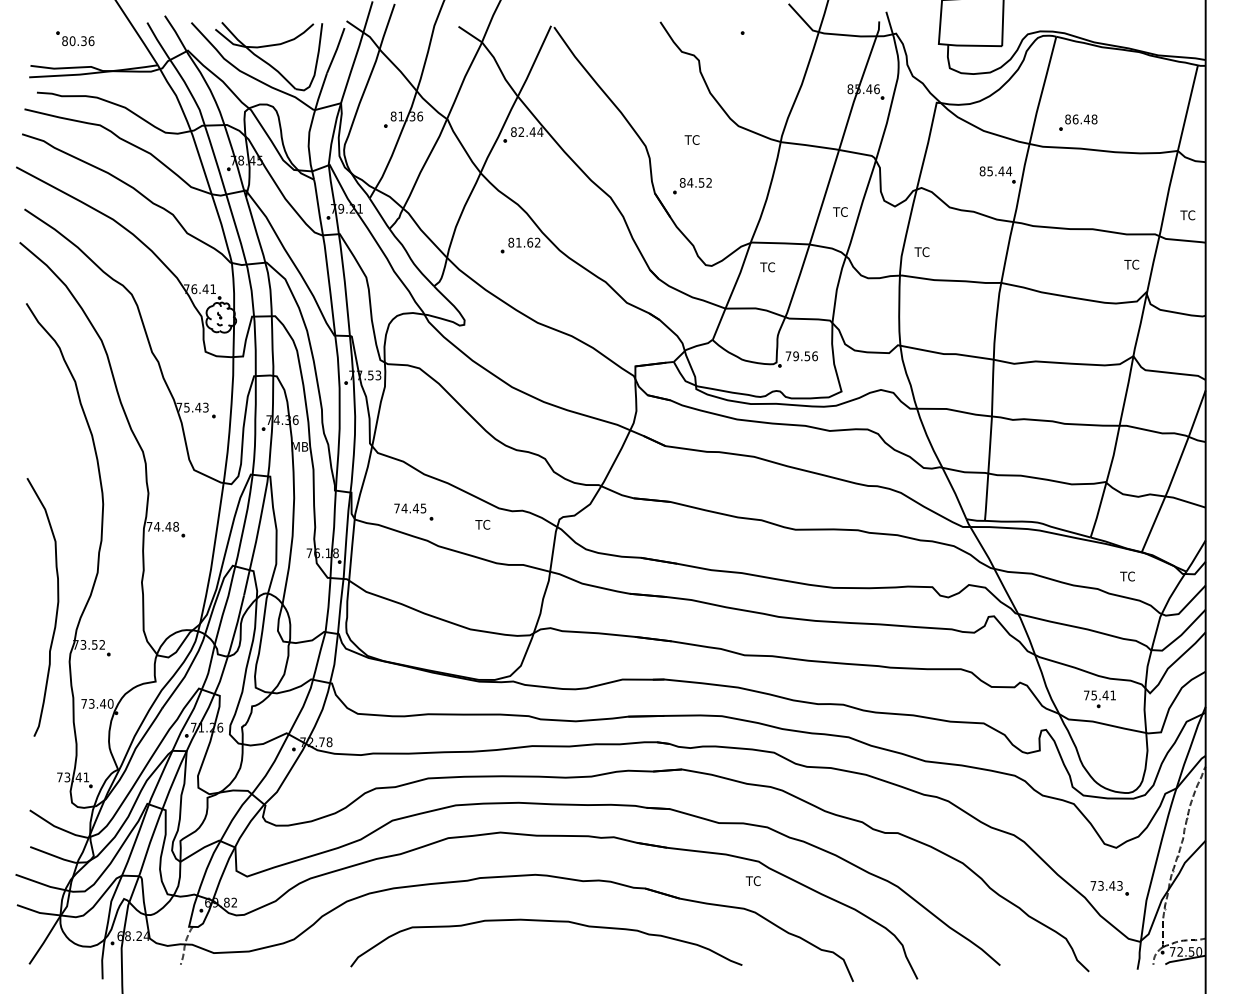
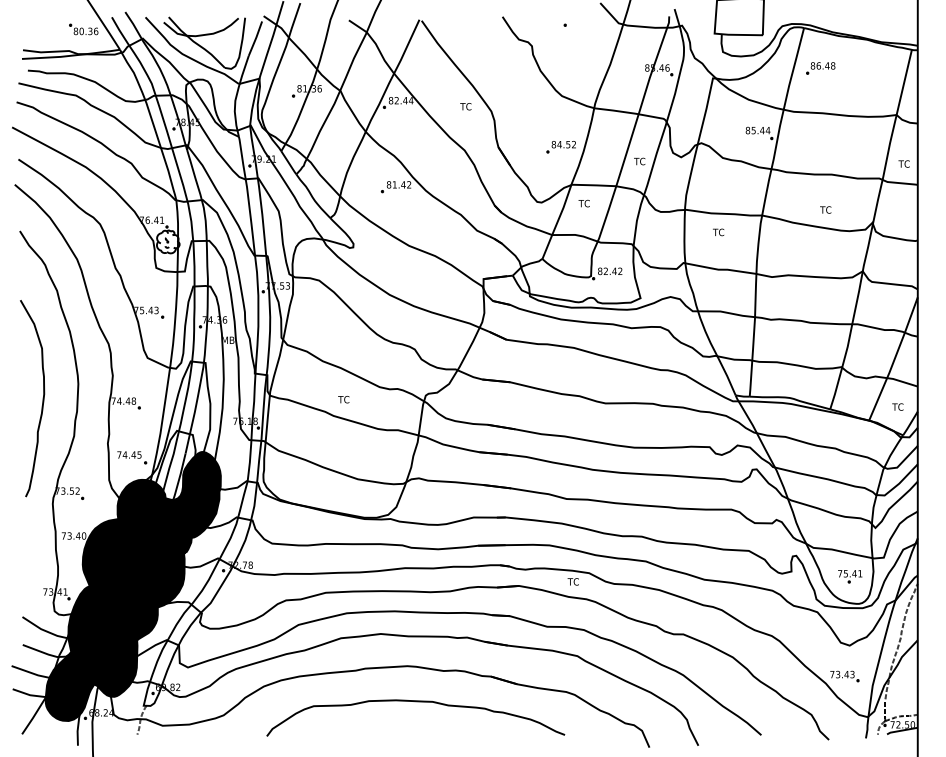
part: (75, 38) -> (83, 29), moved
part: (1078, 122) -> (820, 68), moved
text: (691, 139) -> (465, 106), moved
part: (692, 186) -> (561, 147), moved
text: (530, 242) -> (403, 184), 81.62 -> 81.42
text: (921, 252) -> (718, 232), moved
text: (1131, 264) -> (825, 209), moved
text: (801, 356) -> (610, 271), 79.56 -> 82.42
part: (413, 511) -> (131, 457), moved
text: (482, 524) -> (343, 399), moved
text: (1127, 576) -> (897, 407), moved
curve: (56, 607) -> (42, 398), moved
part: (1099, 699) -> (849, 576), moved
fill: (175, 769) -> (133, 585), added
text: (752, 881) -> (572, 582), moved

